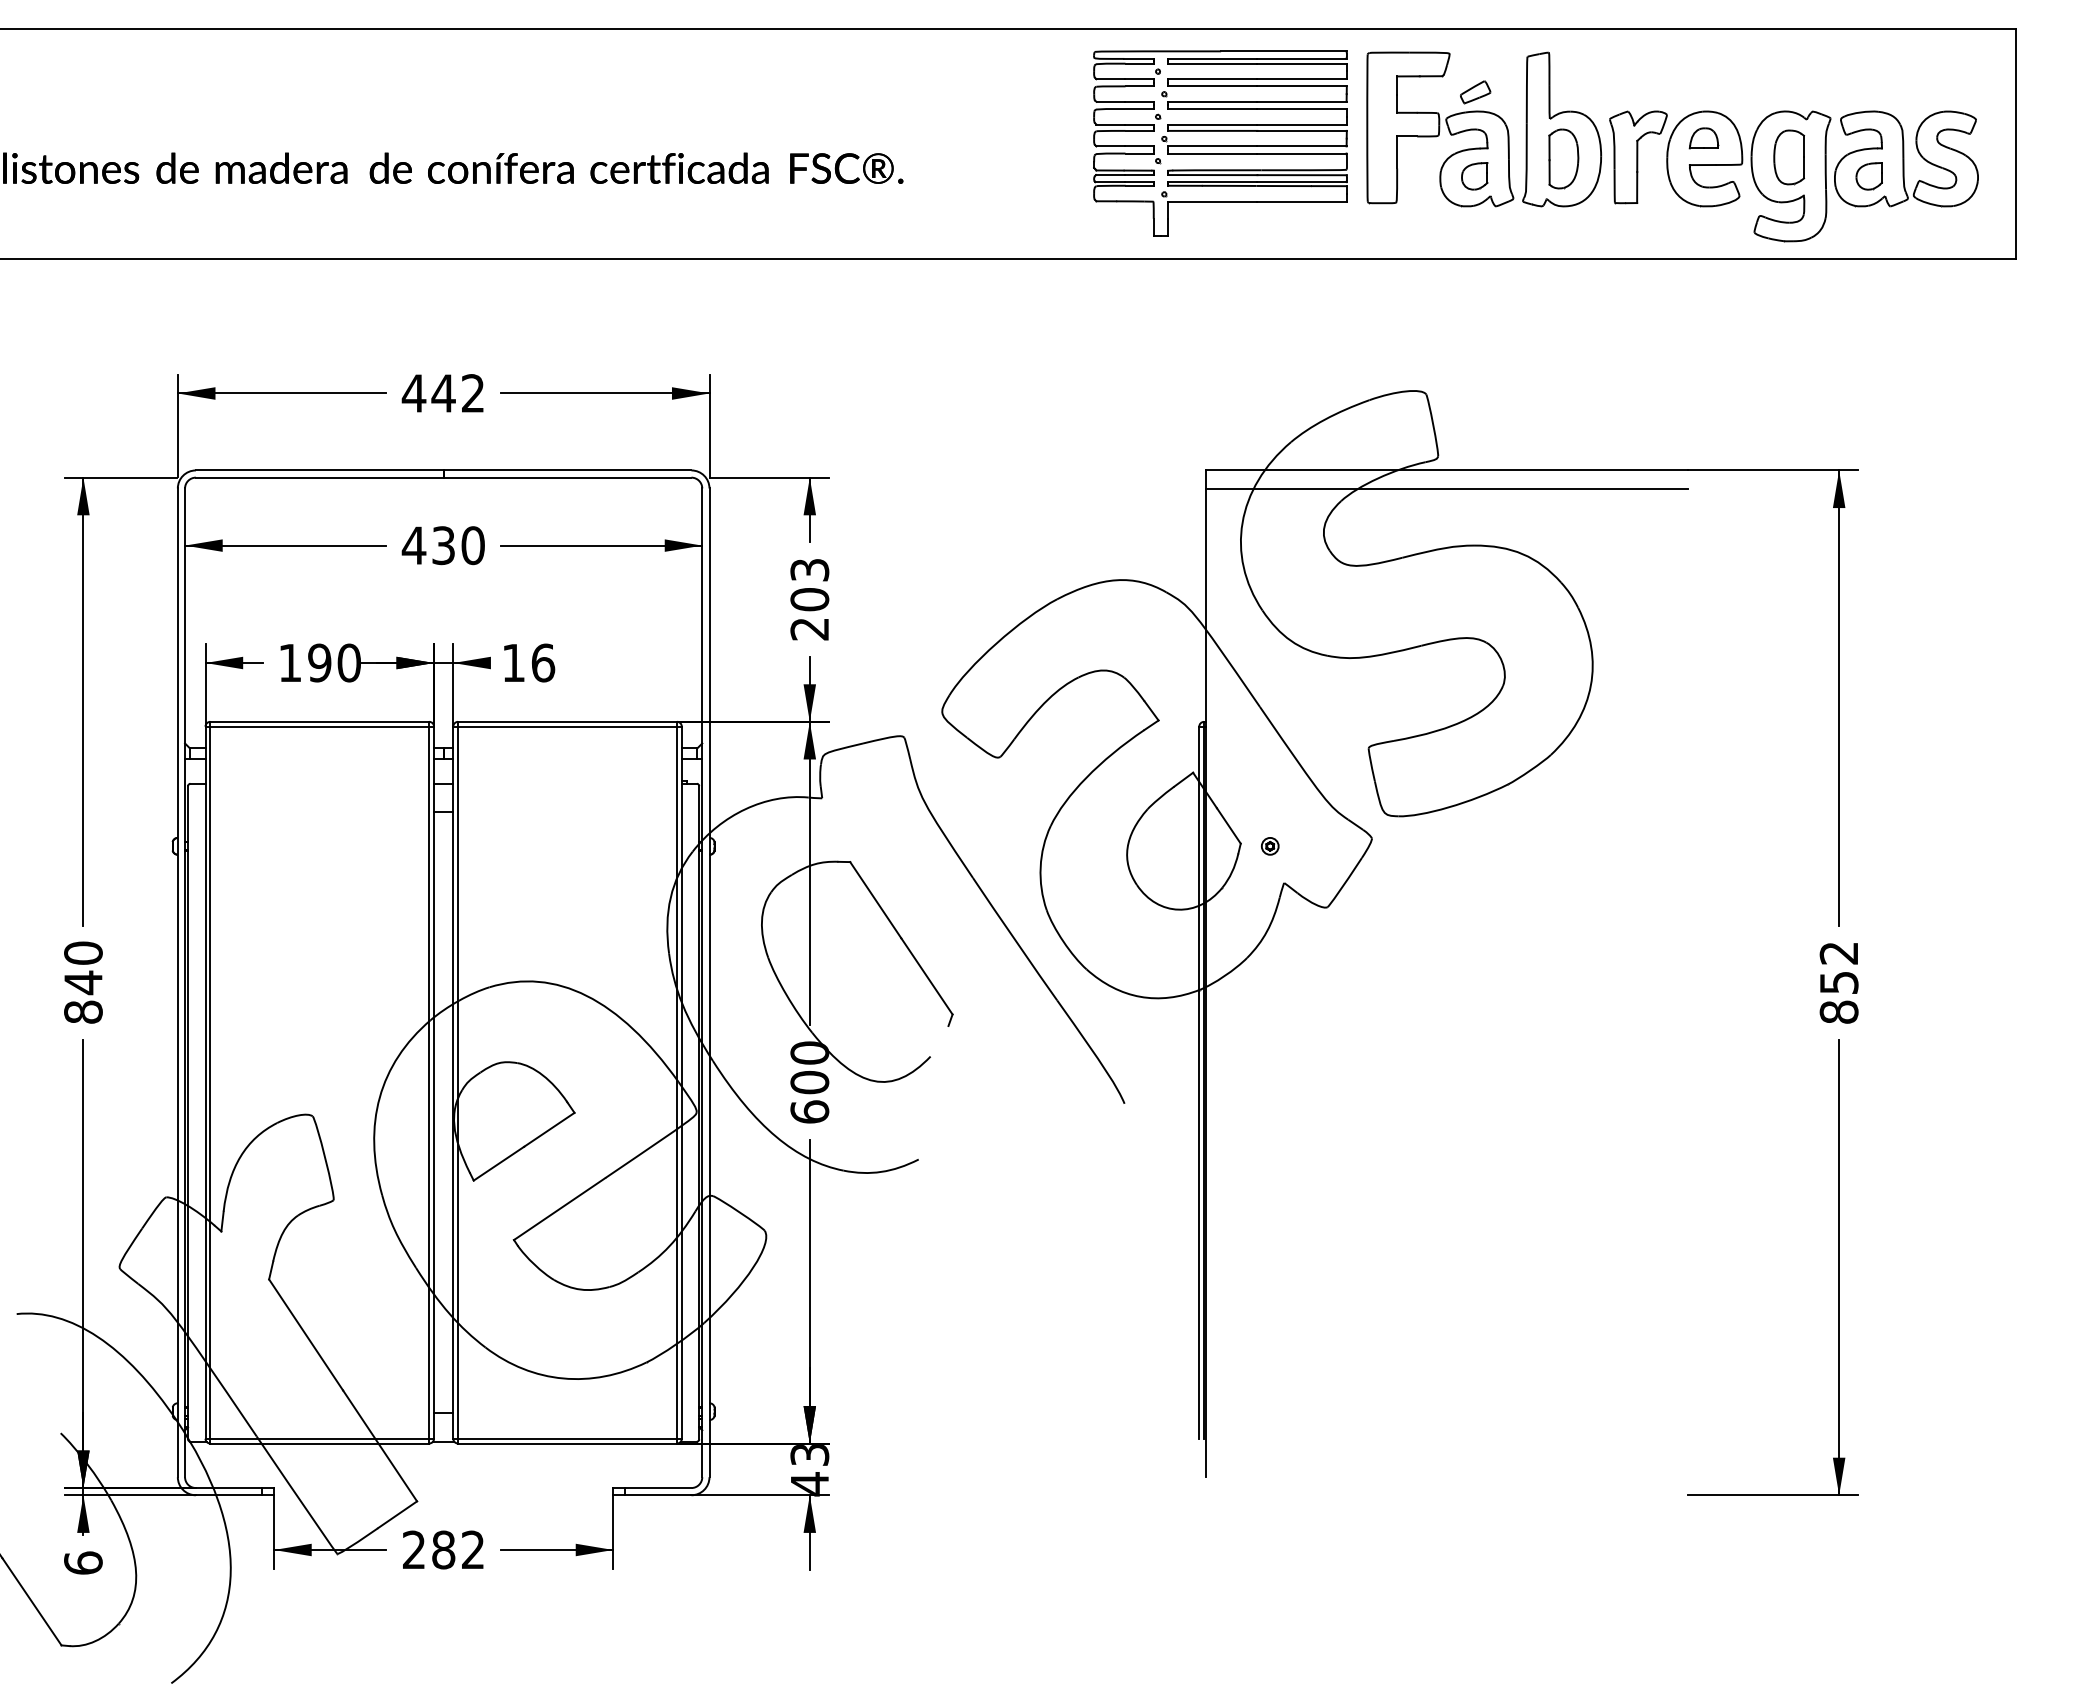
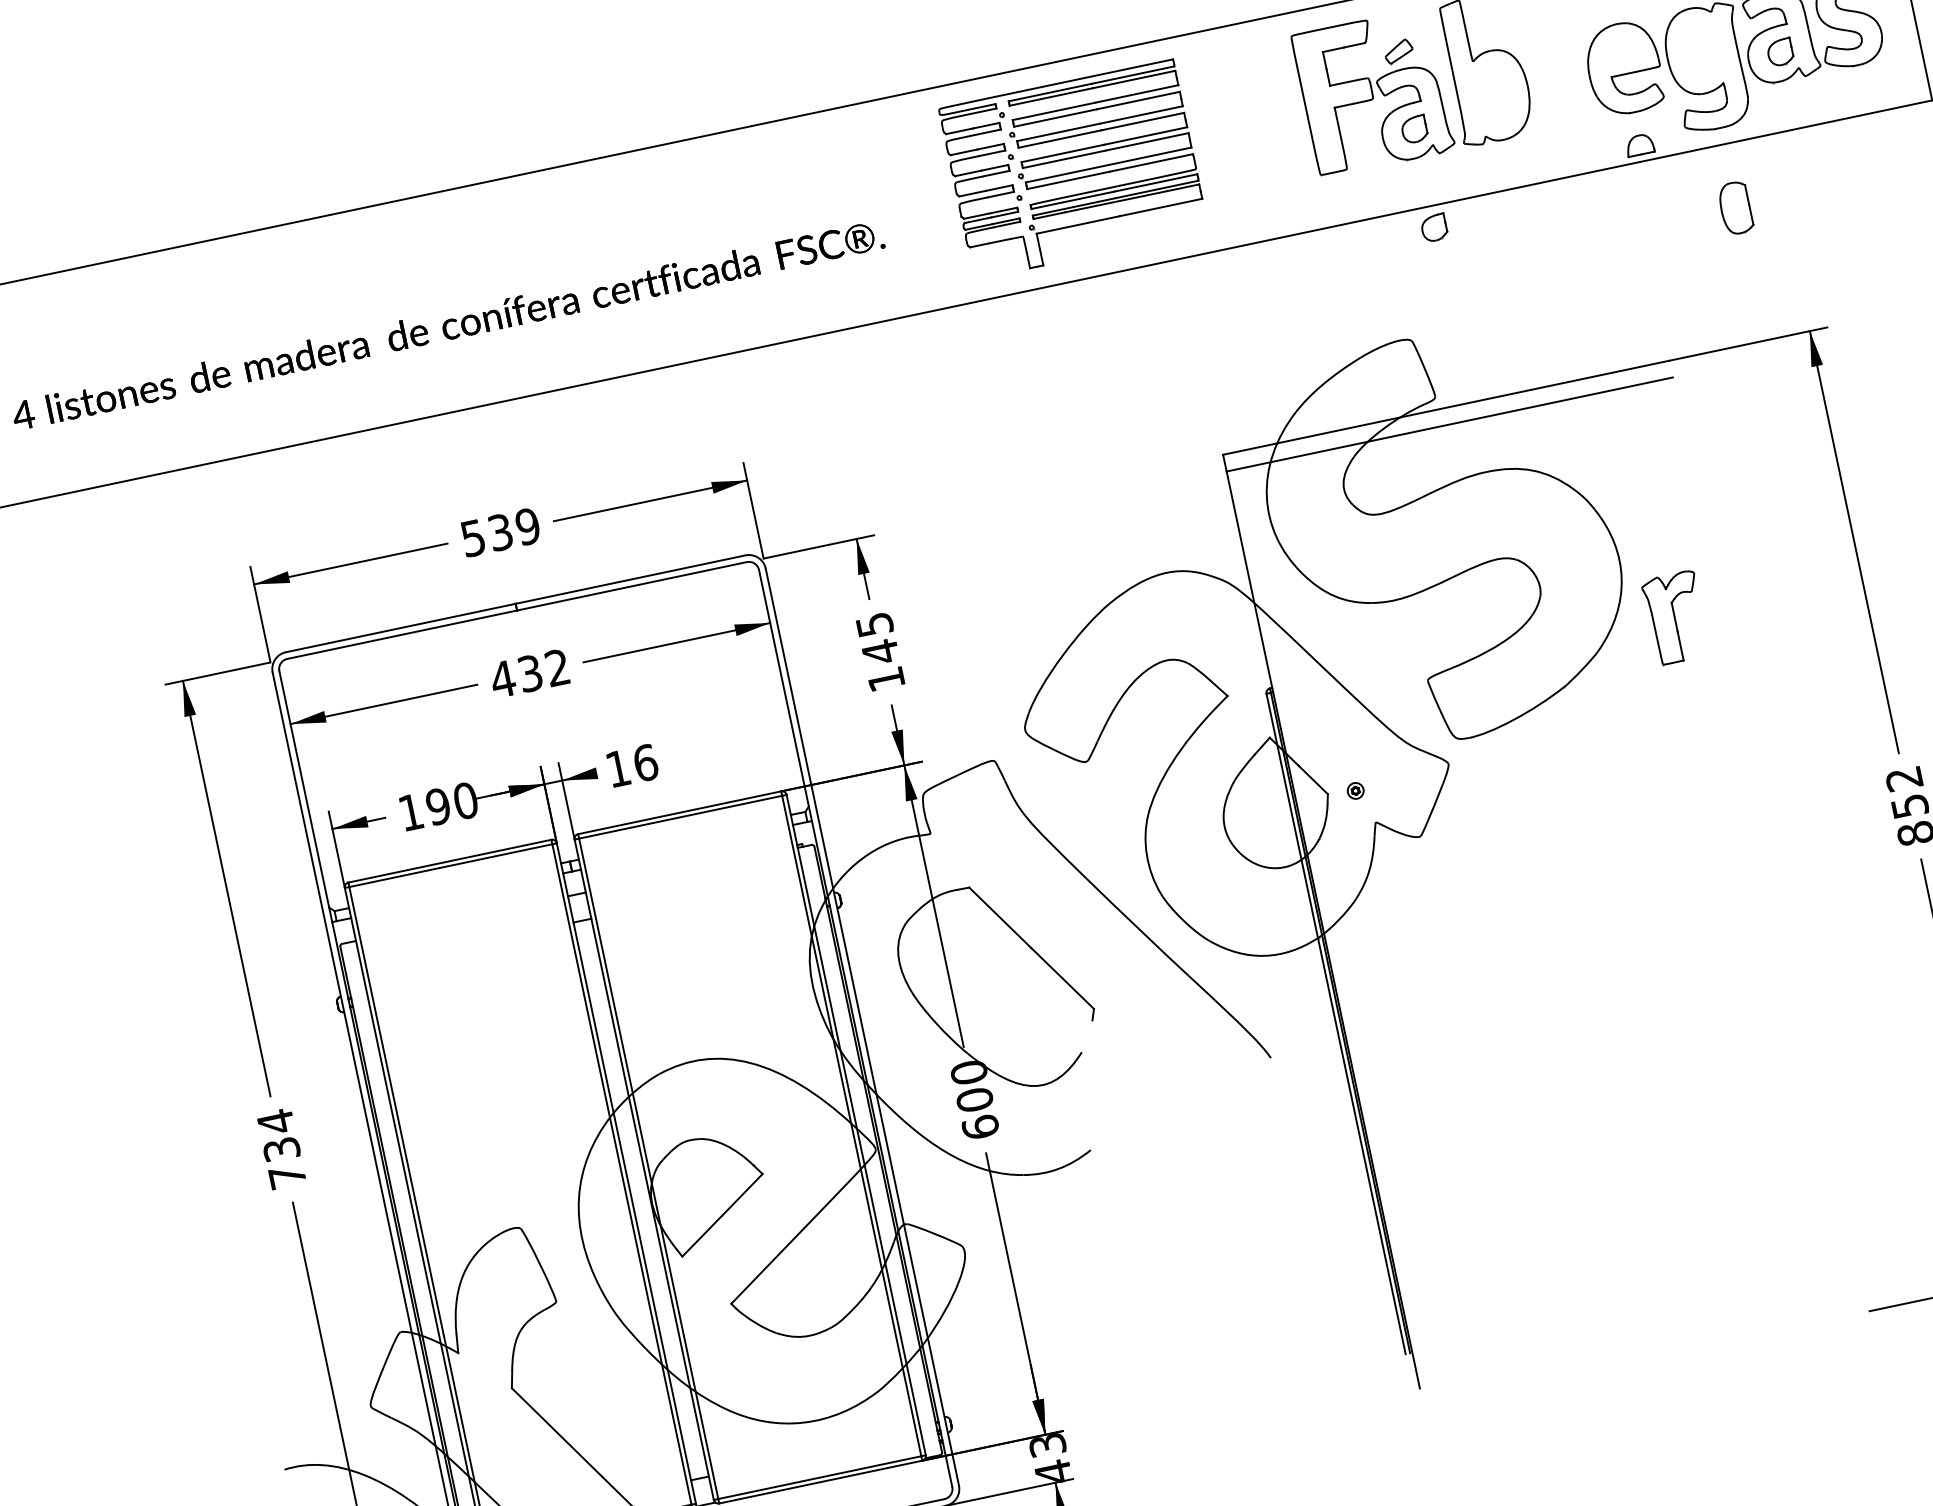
part: (1703, 138) -> (1639, 145), moved
part: (1220, 143) -> (1073, 169), moved
part: (1638, 157) -> (1675, 617), moved
part: (1788, 157) -> (1734, 208), moved
part: (1563, 158) -> (1493, 95), removed
part: (1473, 282) -> (1434, 228), added
text: (442, 393) -> (499, 532), 442 -> 539
text: (472, 545) -> (557, 667), 430 -> 432
text: (809, 599) -> (880, 652), 203 -> 145
text: (83, 982) -> (281, 1149), 840 -> 734

